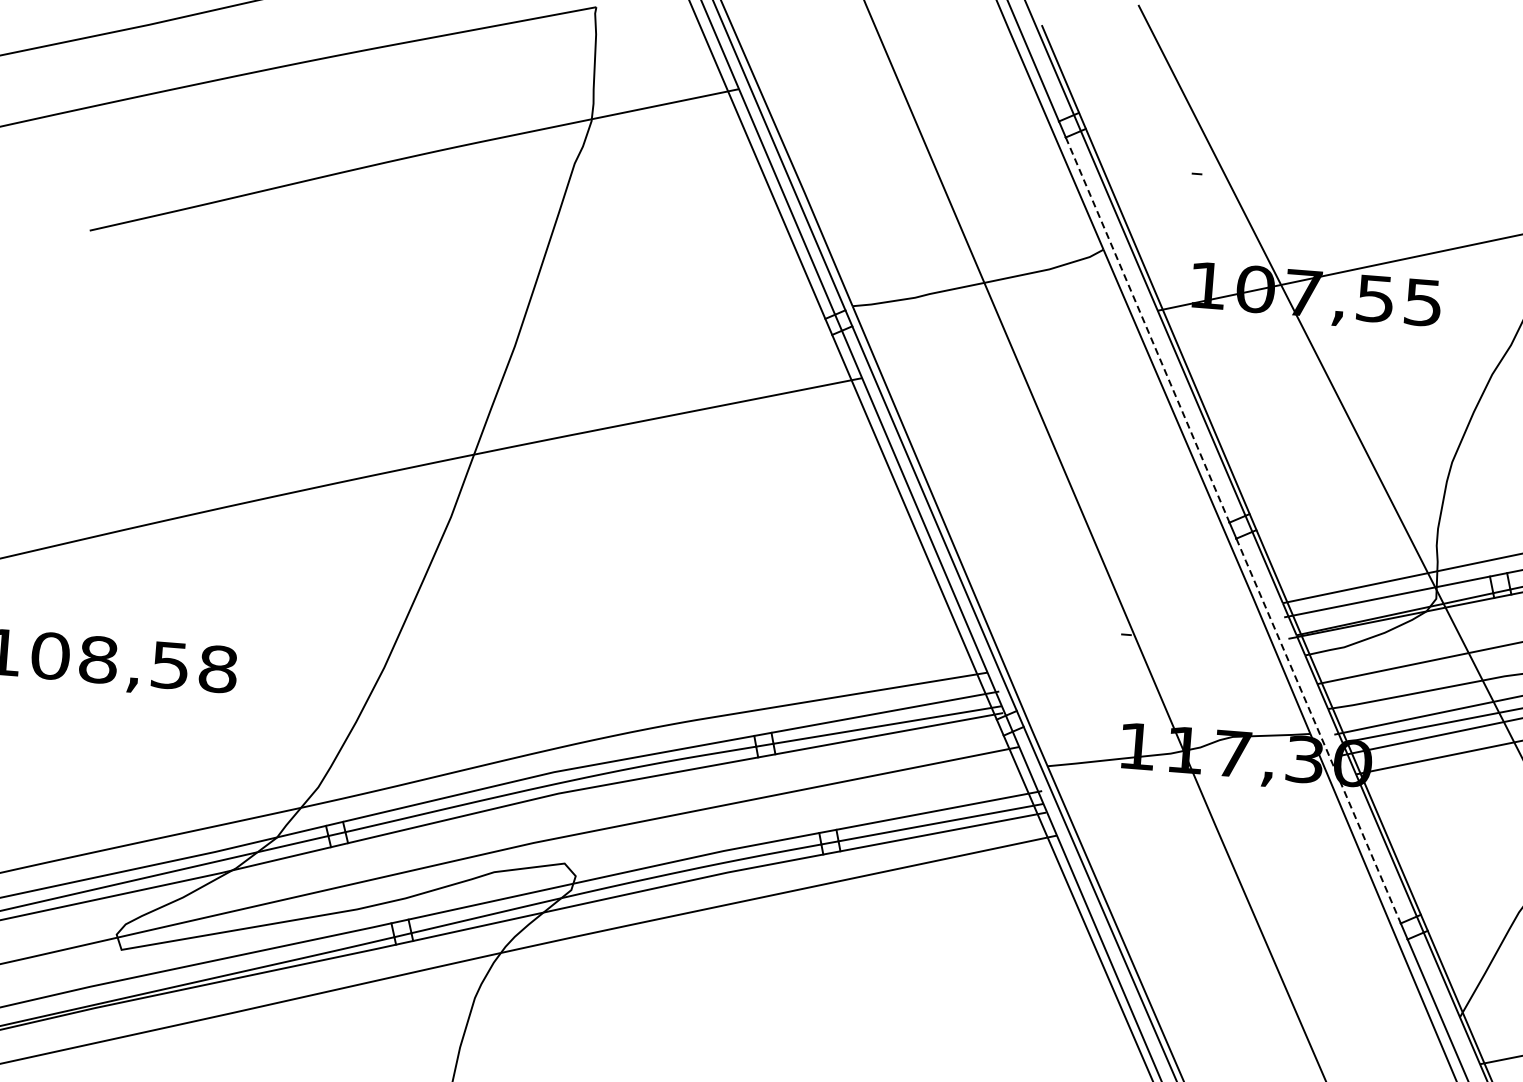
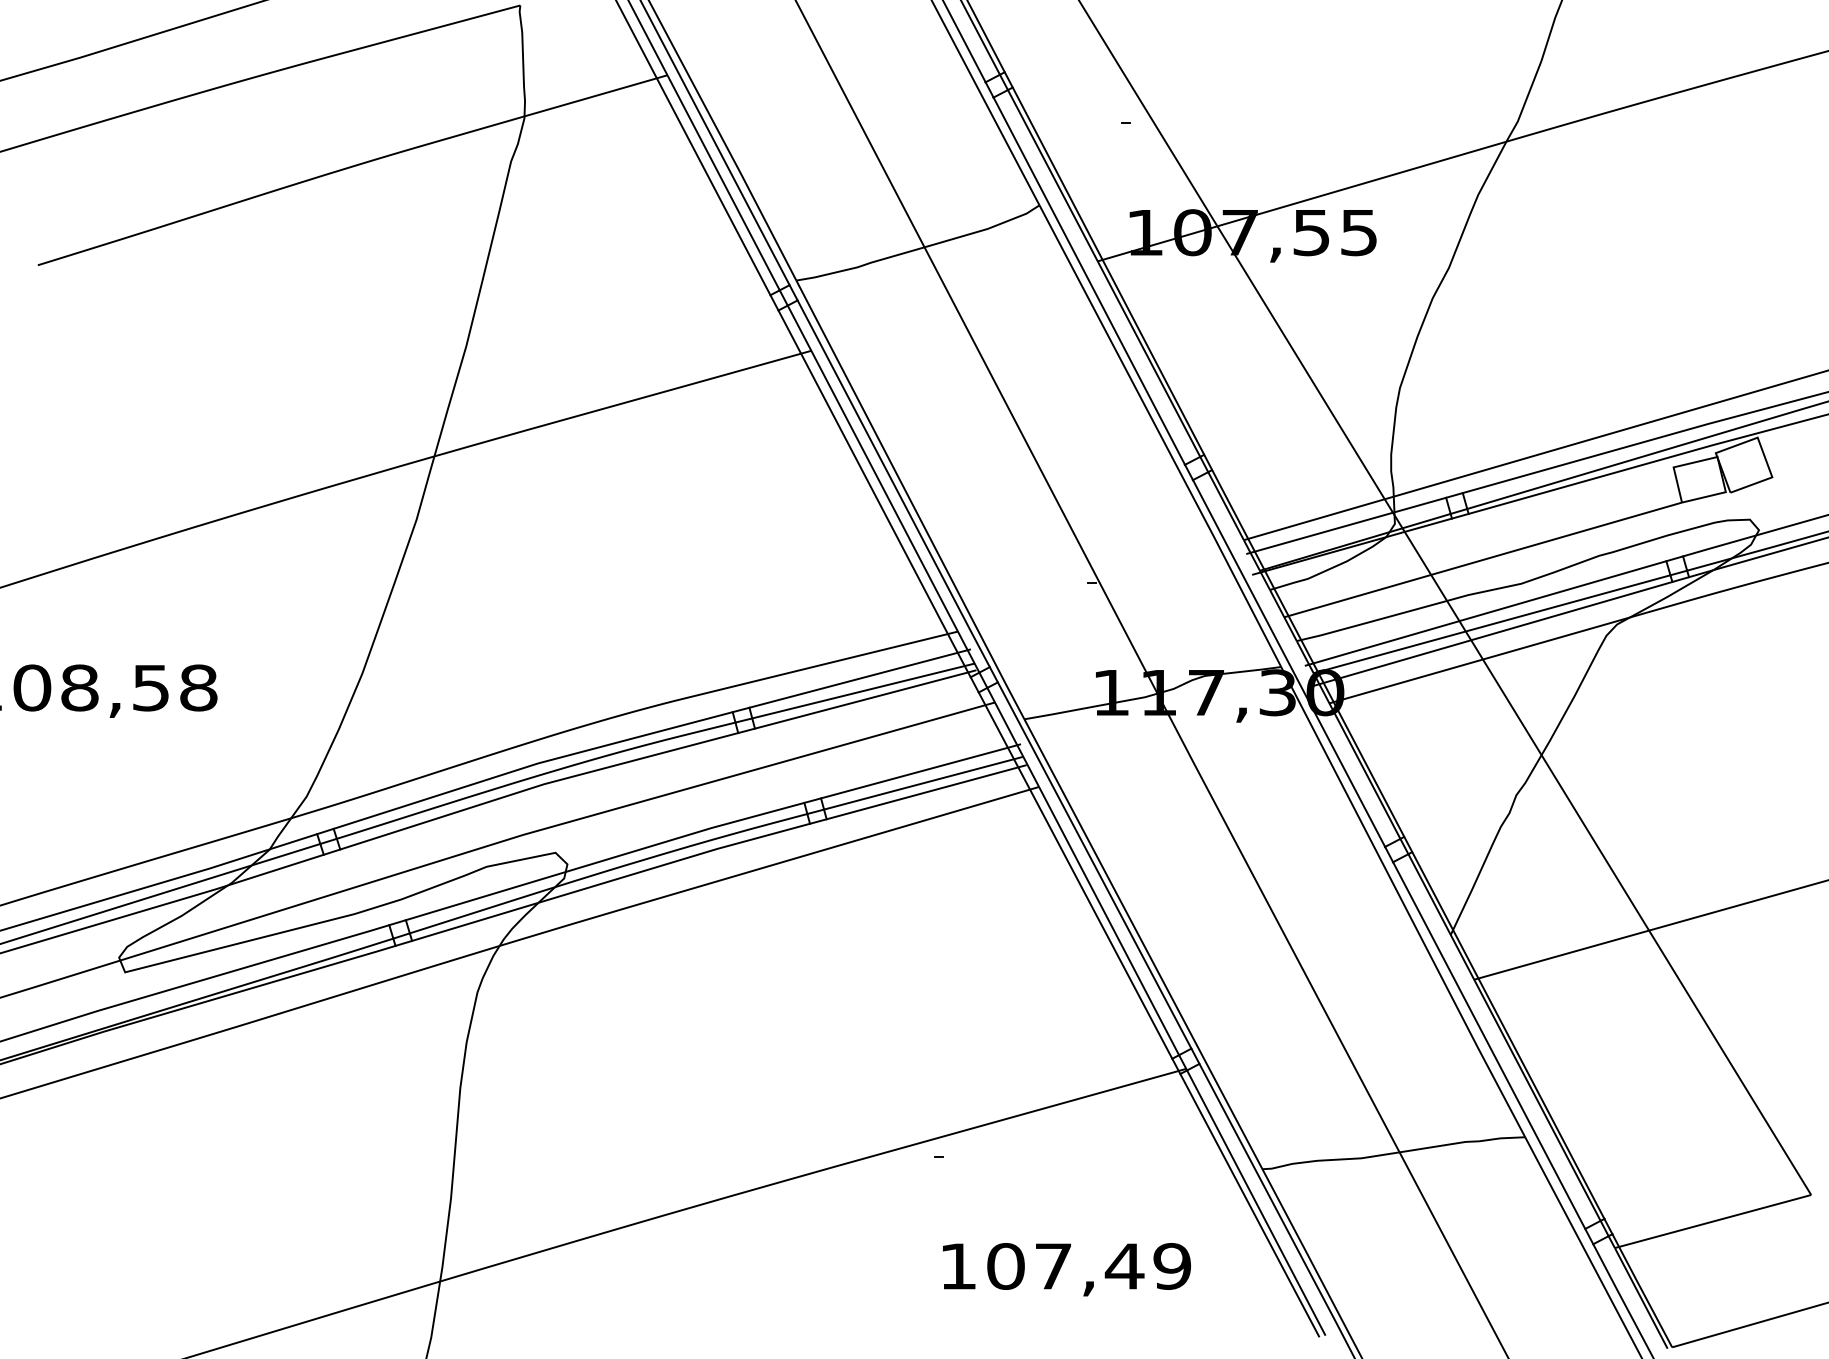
line: (1147, 330) -> (1089, 281), dashed -> solid
line: (1318, 730) -> (1288, 663), dashed -> solid

